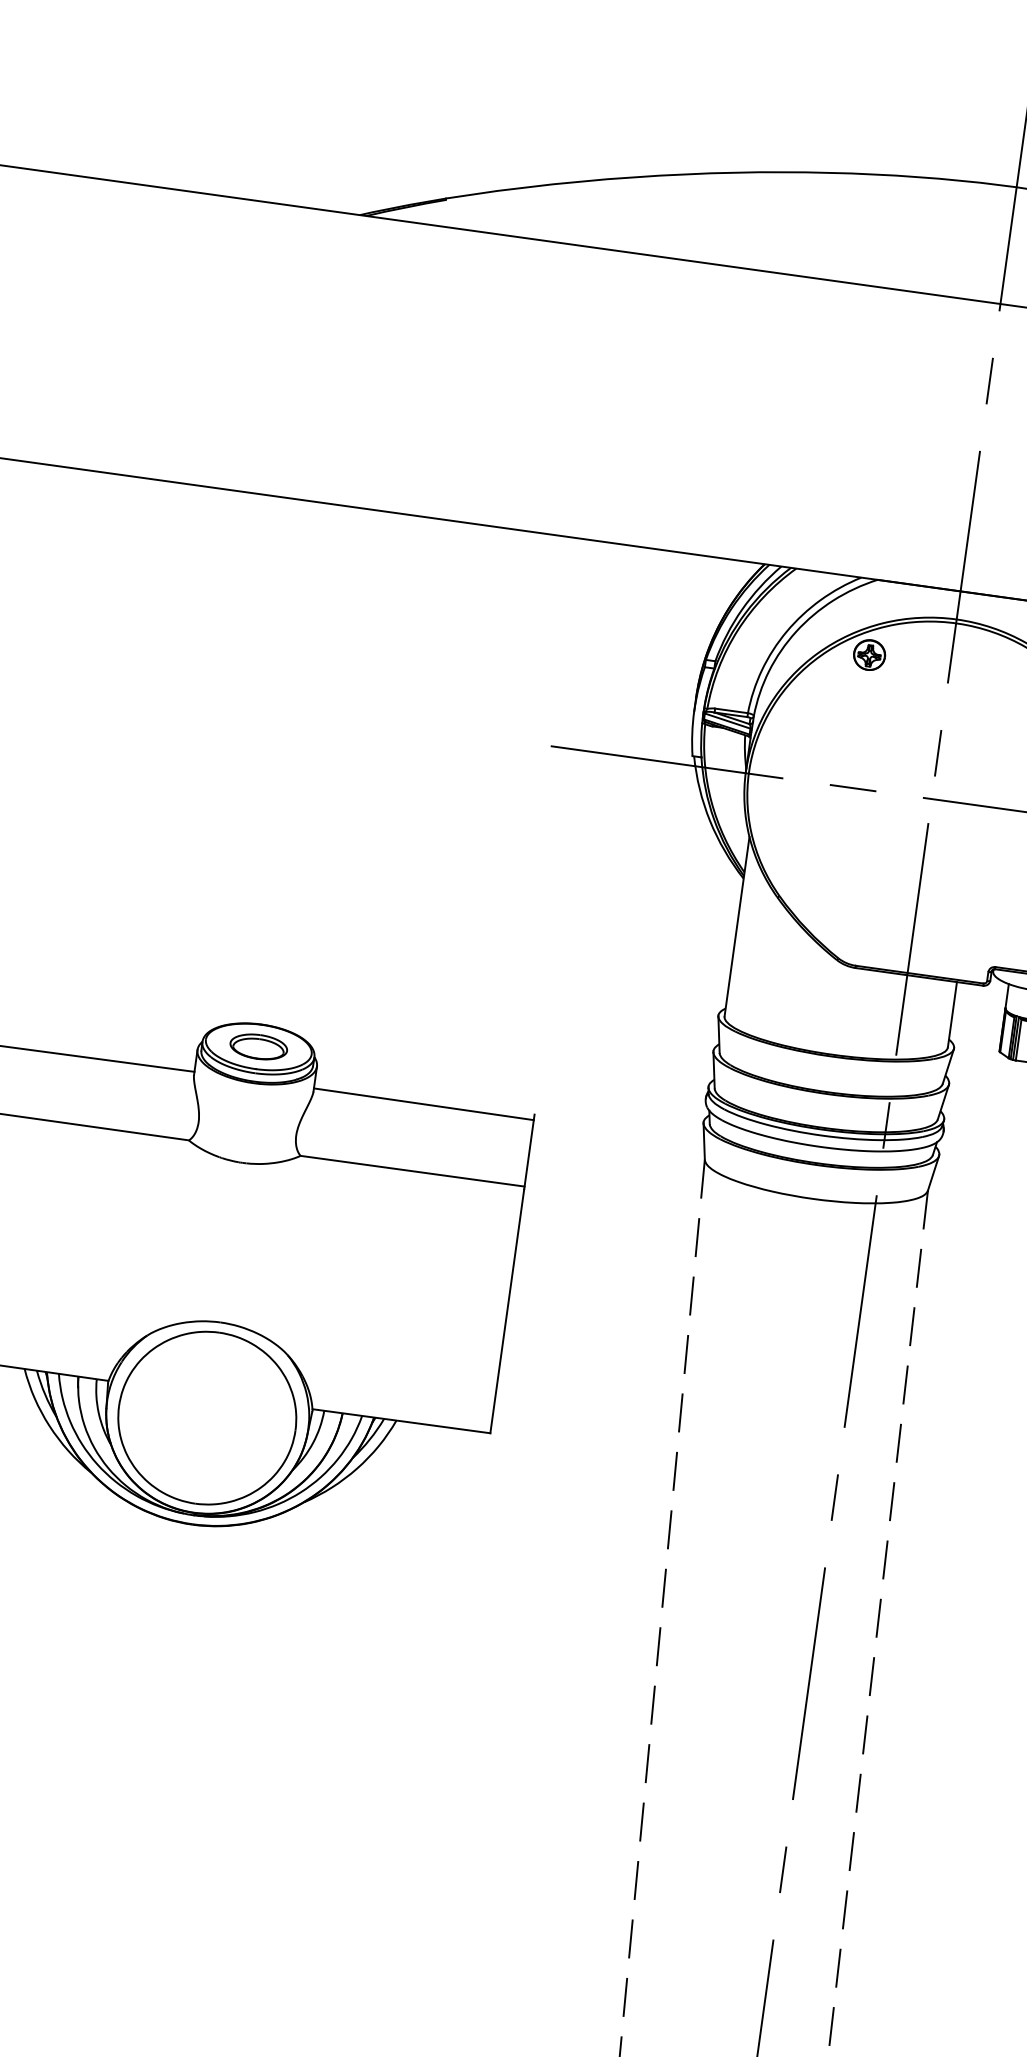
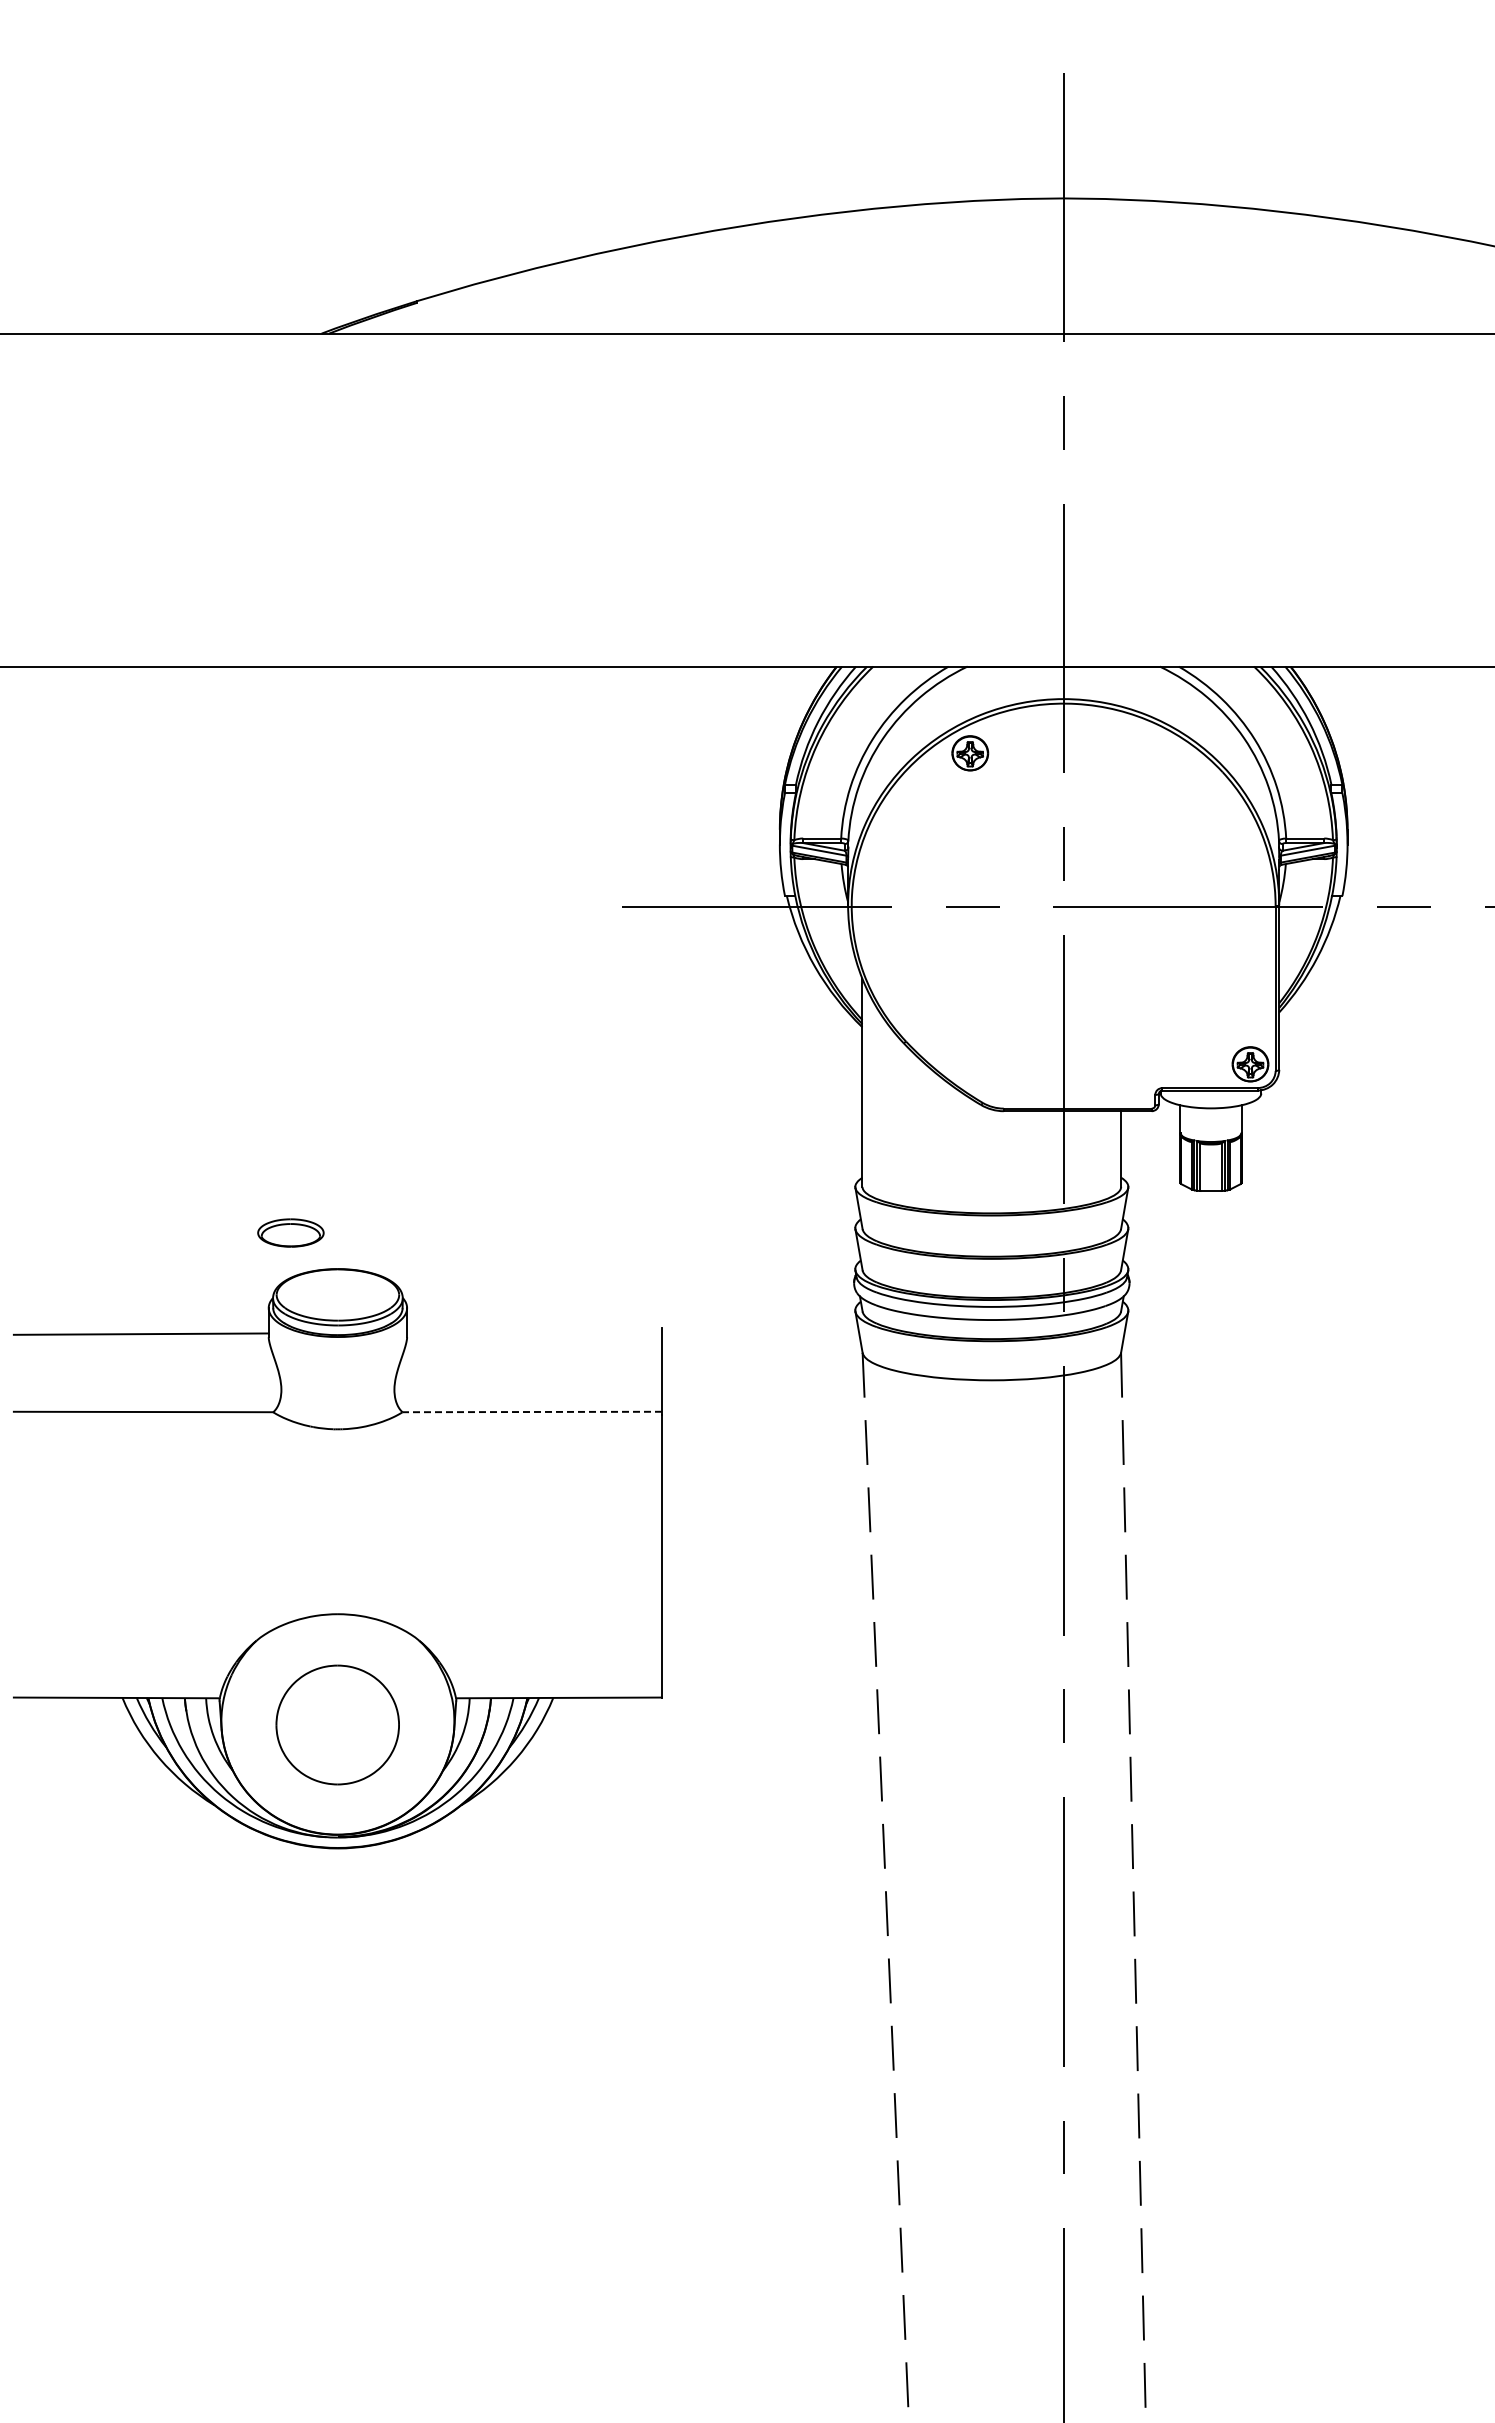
part: (258, 1046) -> (290, 1232), moved
line: (423, 1103) -> (534, 1333), removed
line: (412, 1171) -> (532, 1412), solid -> dashed
part: (207, 1417) -> (337, 1724), size x0.6

